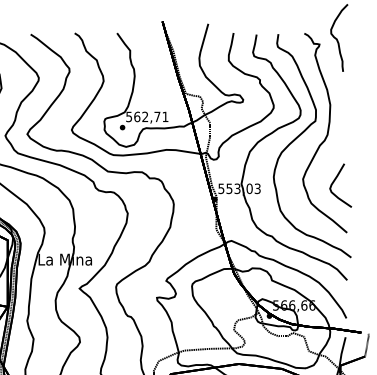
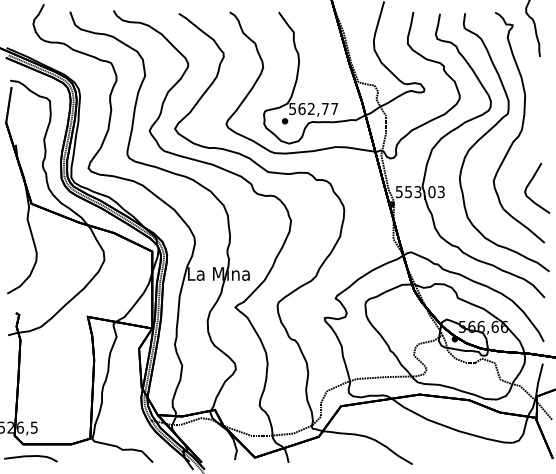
text: (165, 116) -> (334, 108), 562,71 -> 562,77

